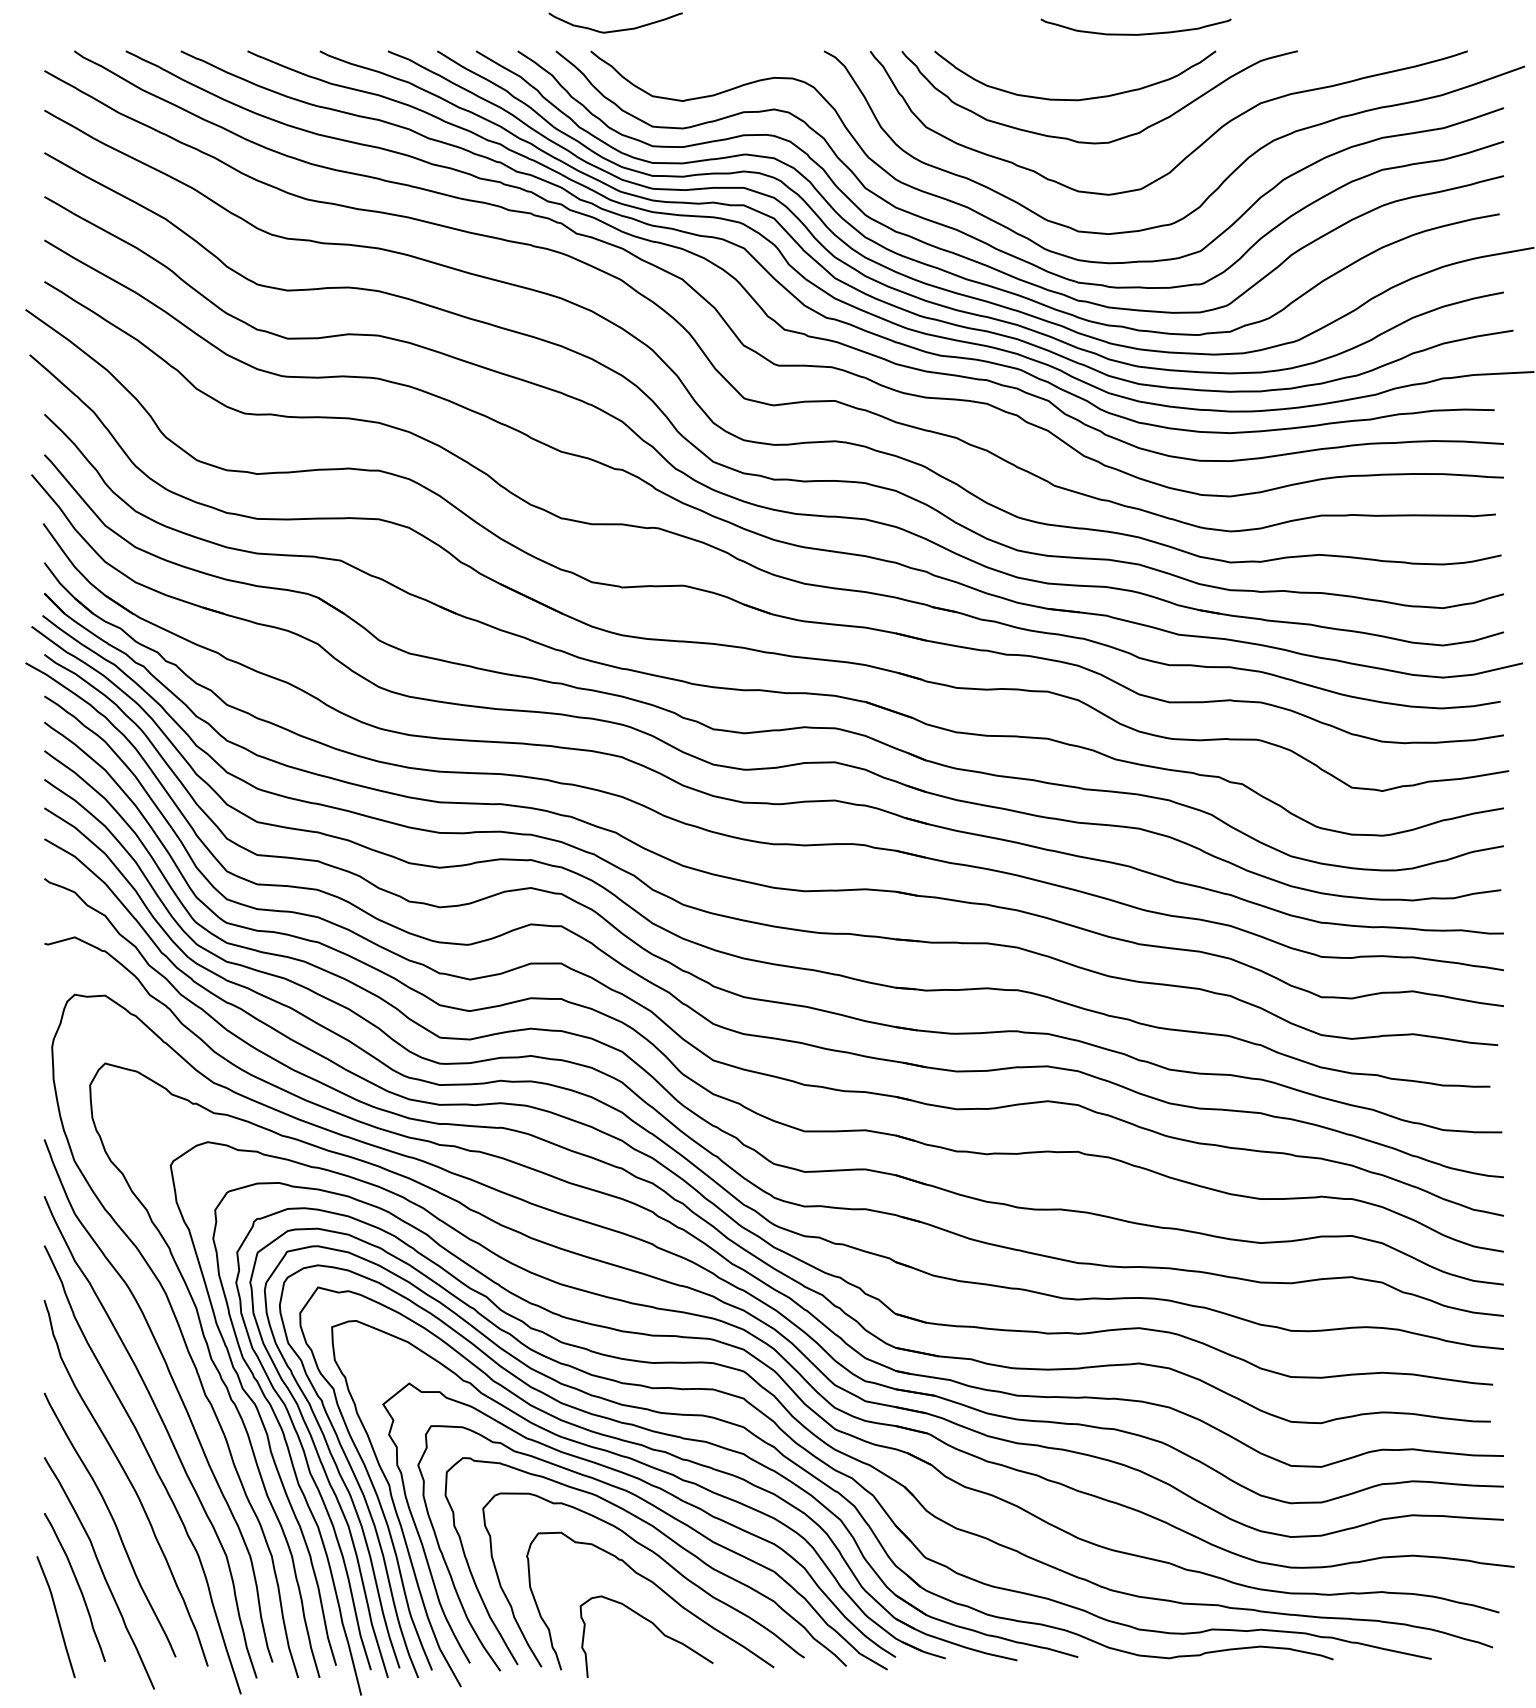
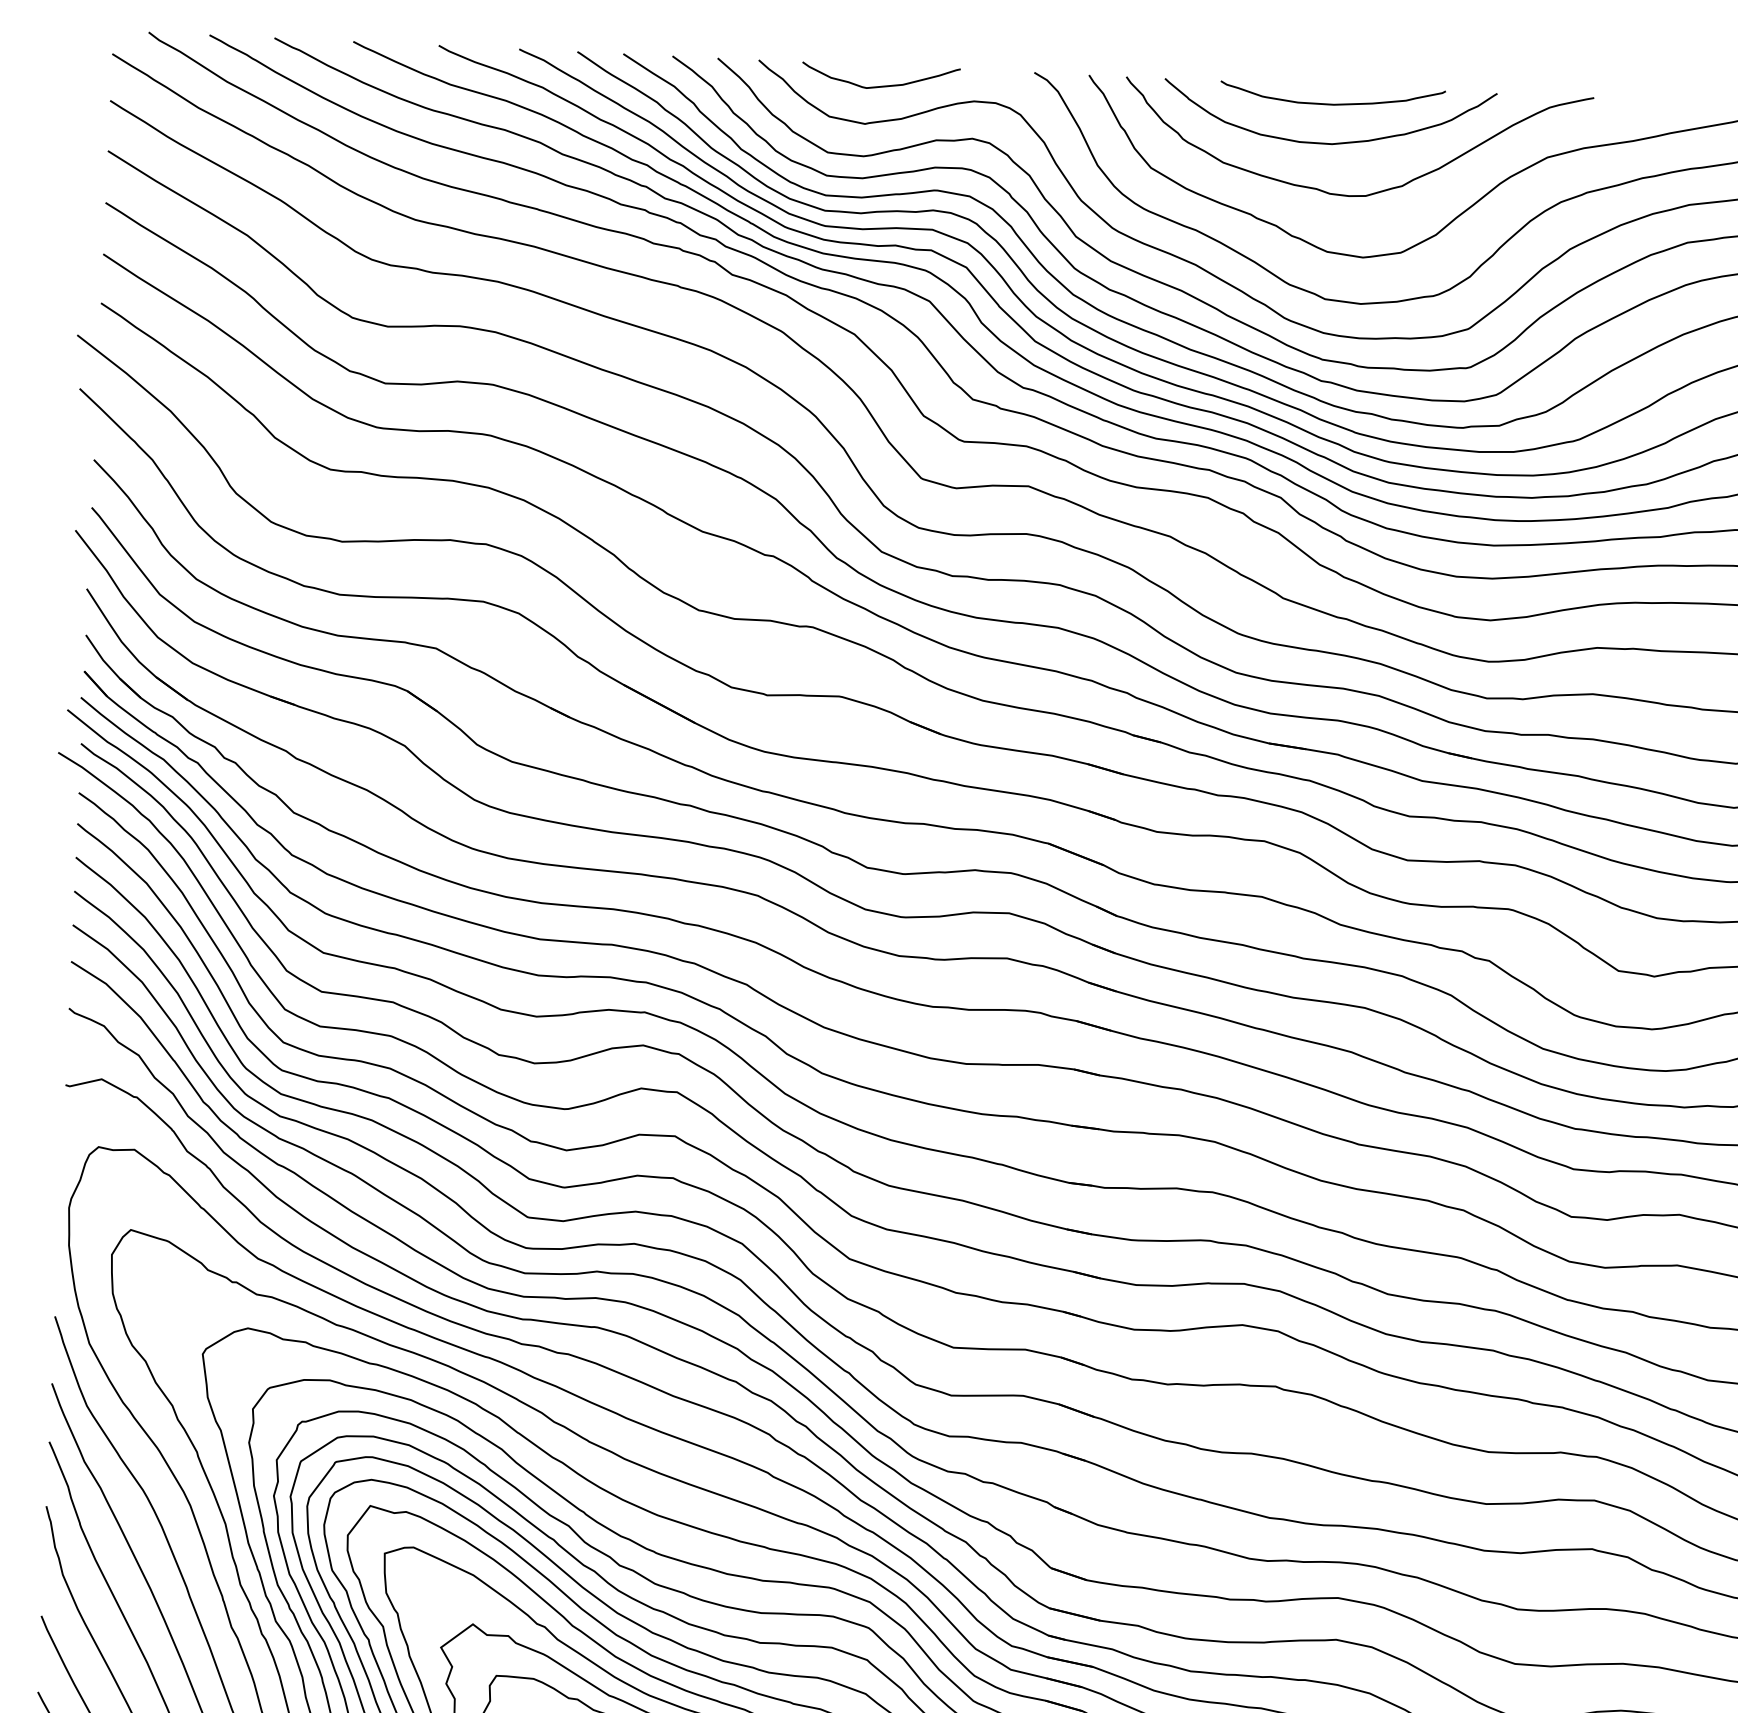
curve: (618, 29) -> (884, 85), moved
curve: (1138, 33) -> (1335, 103), moved

